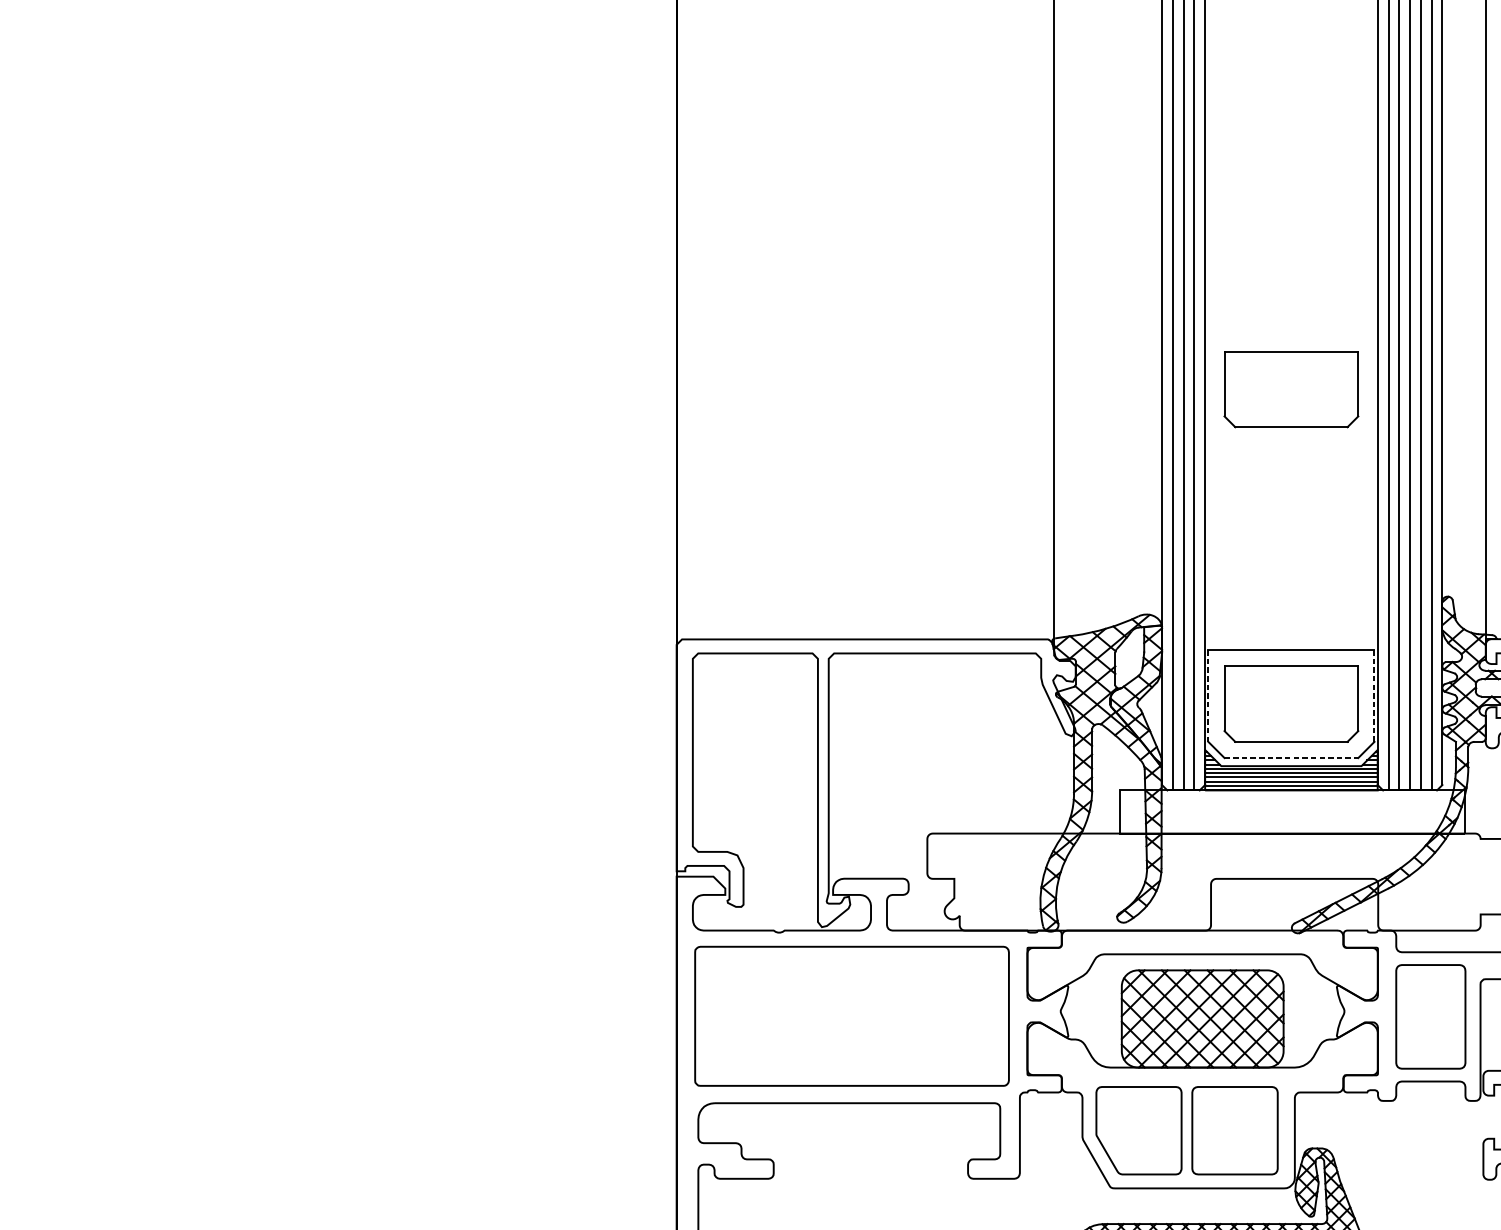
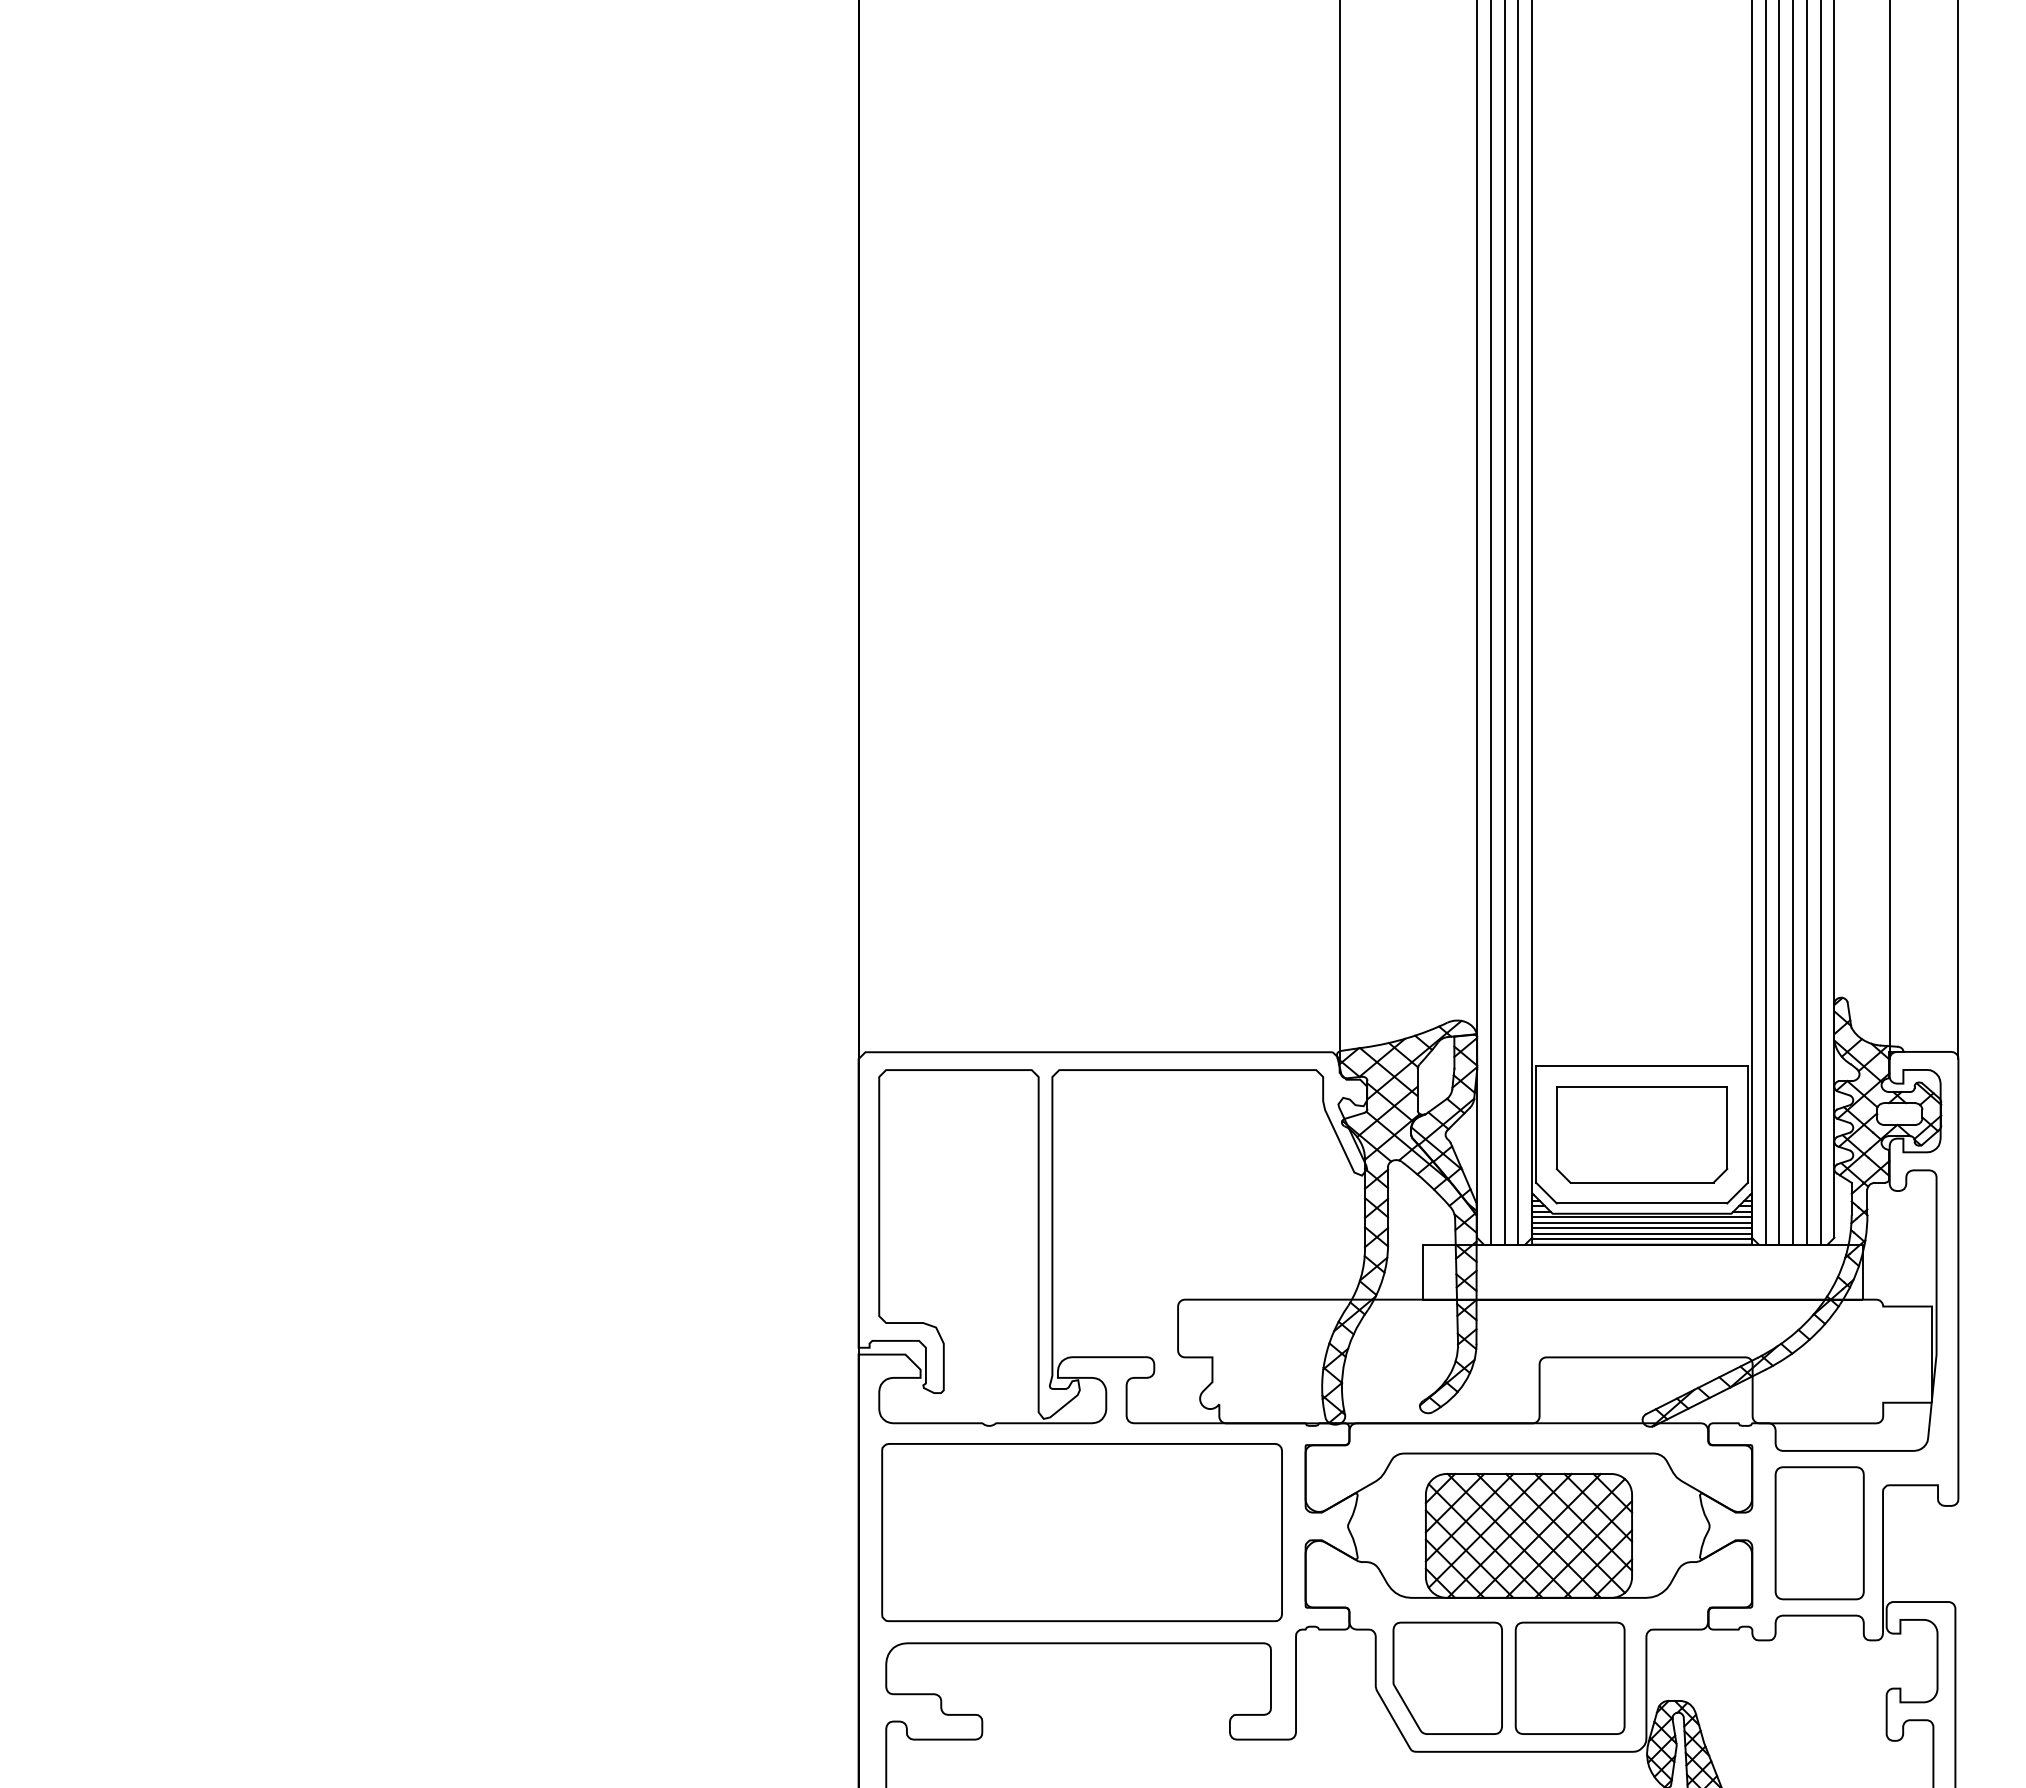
part: (1291, 389) -> (1641, 733), removed
line: (1374, 695) -> (1747, 1123), dashed -> solid
line: (1208, 696) -> (1536, 1124), dashed -> solid
line: (1291, 758) -> (1642, 1203), dashed -> solid

